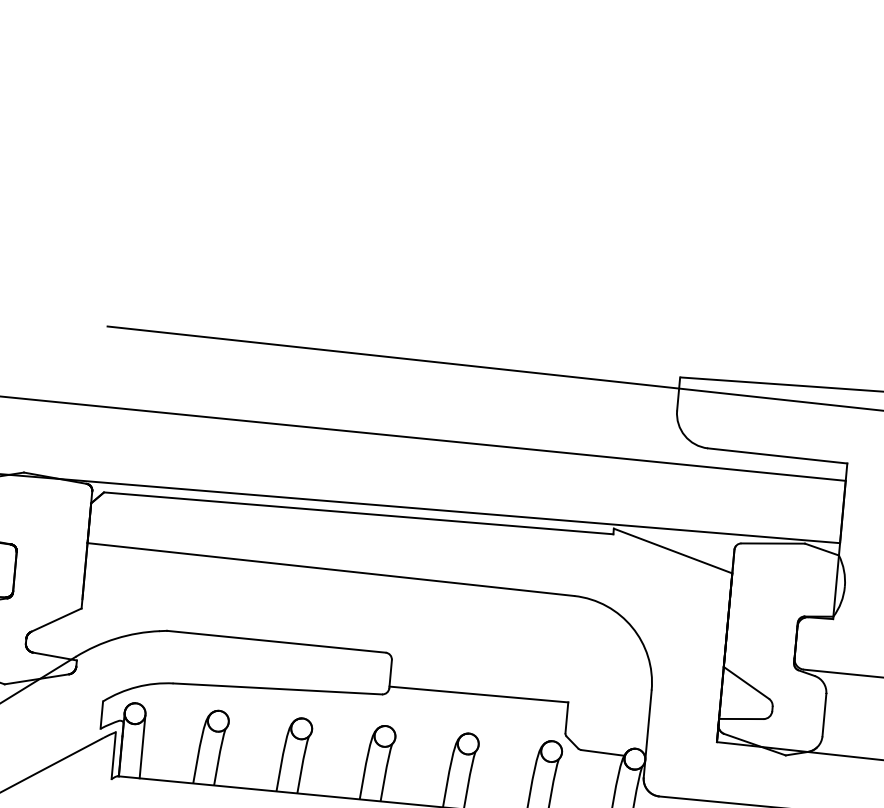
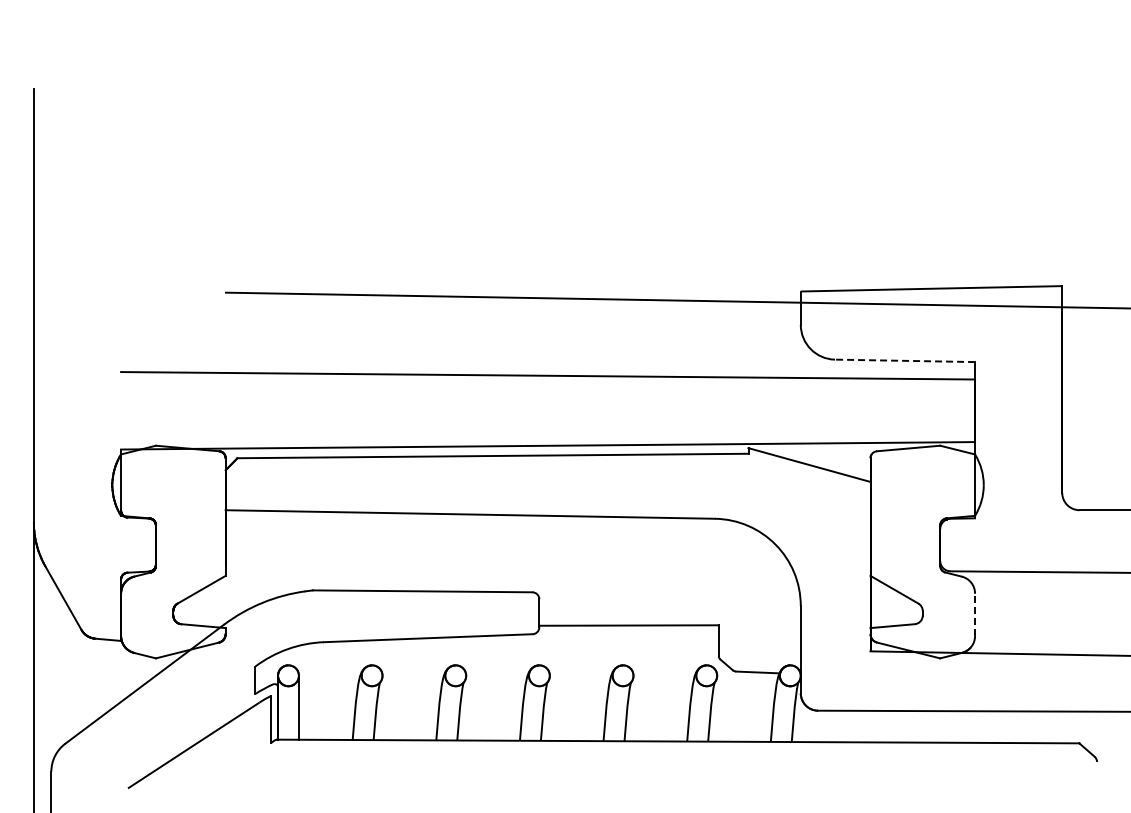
line: (777, 455) -> (904, 360), solid -> dashed
line: (824, 714) -> (975, 614), solid -> dashed

